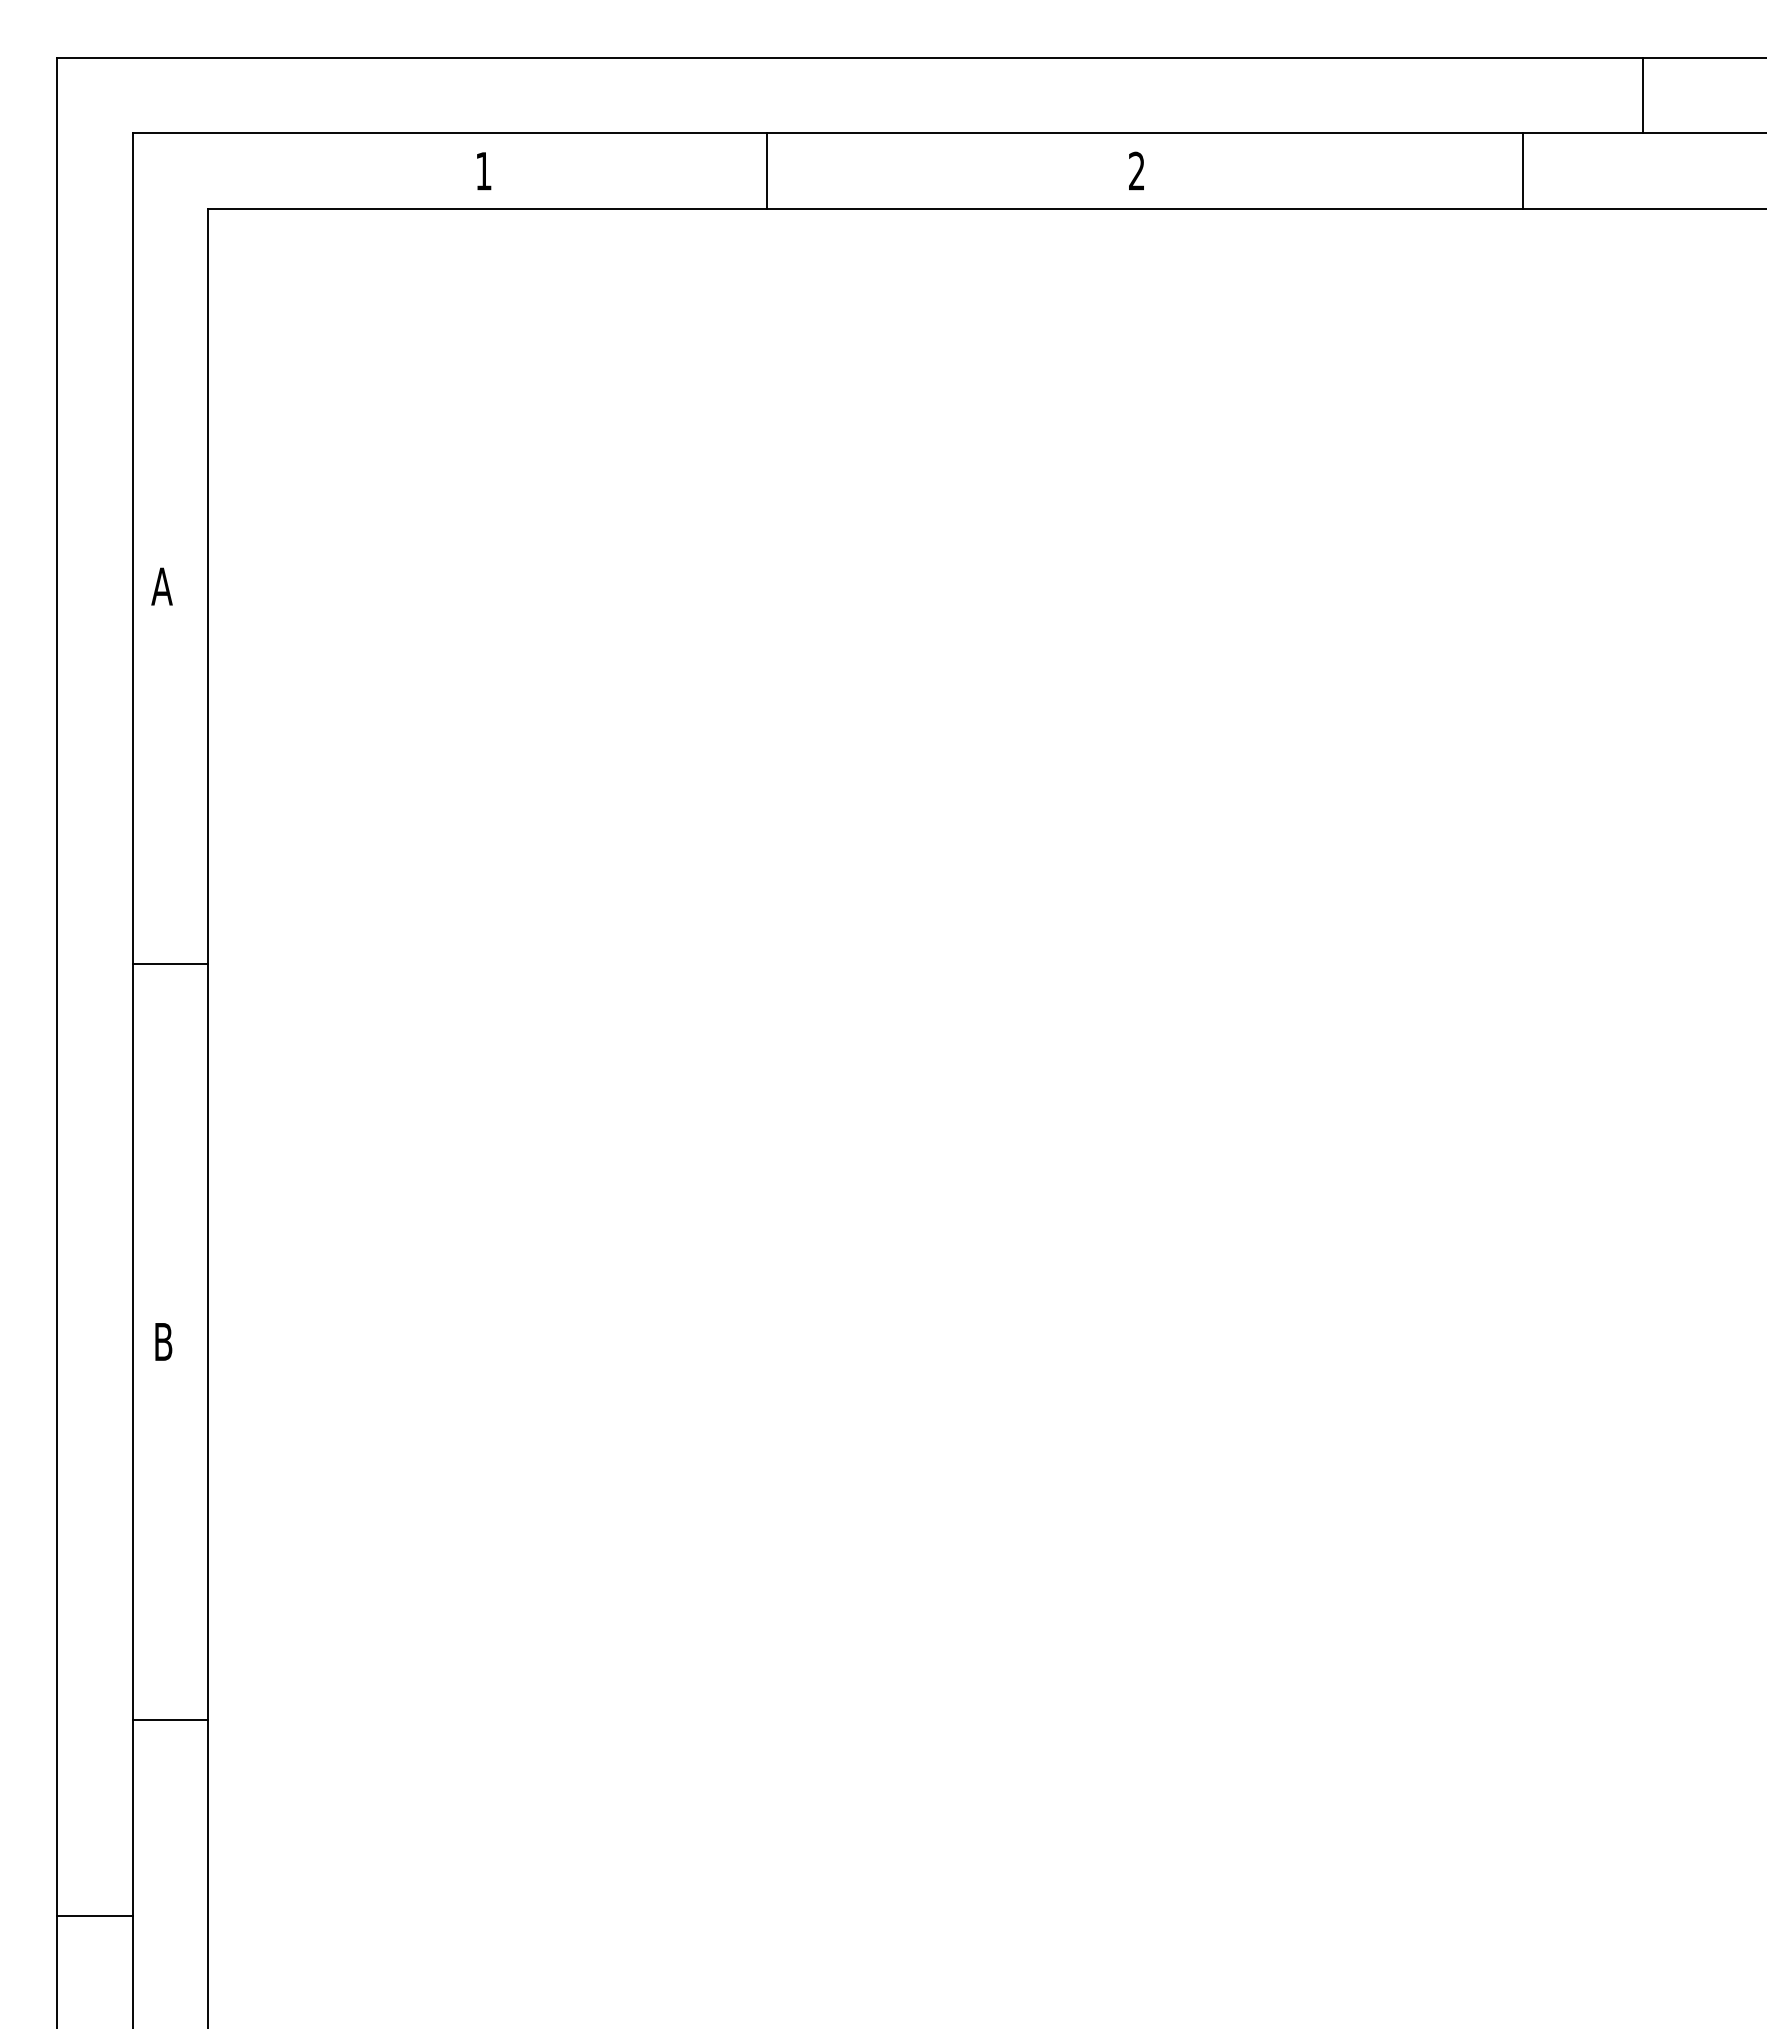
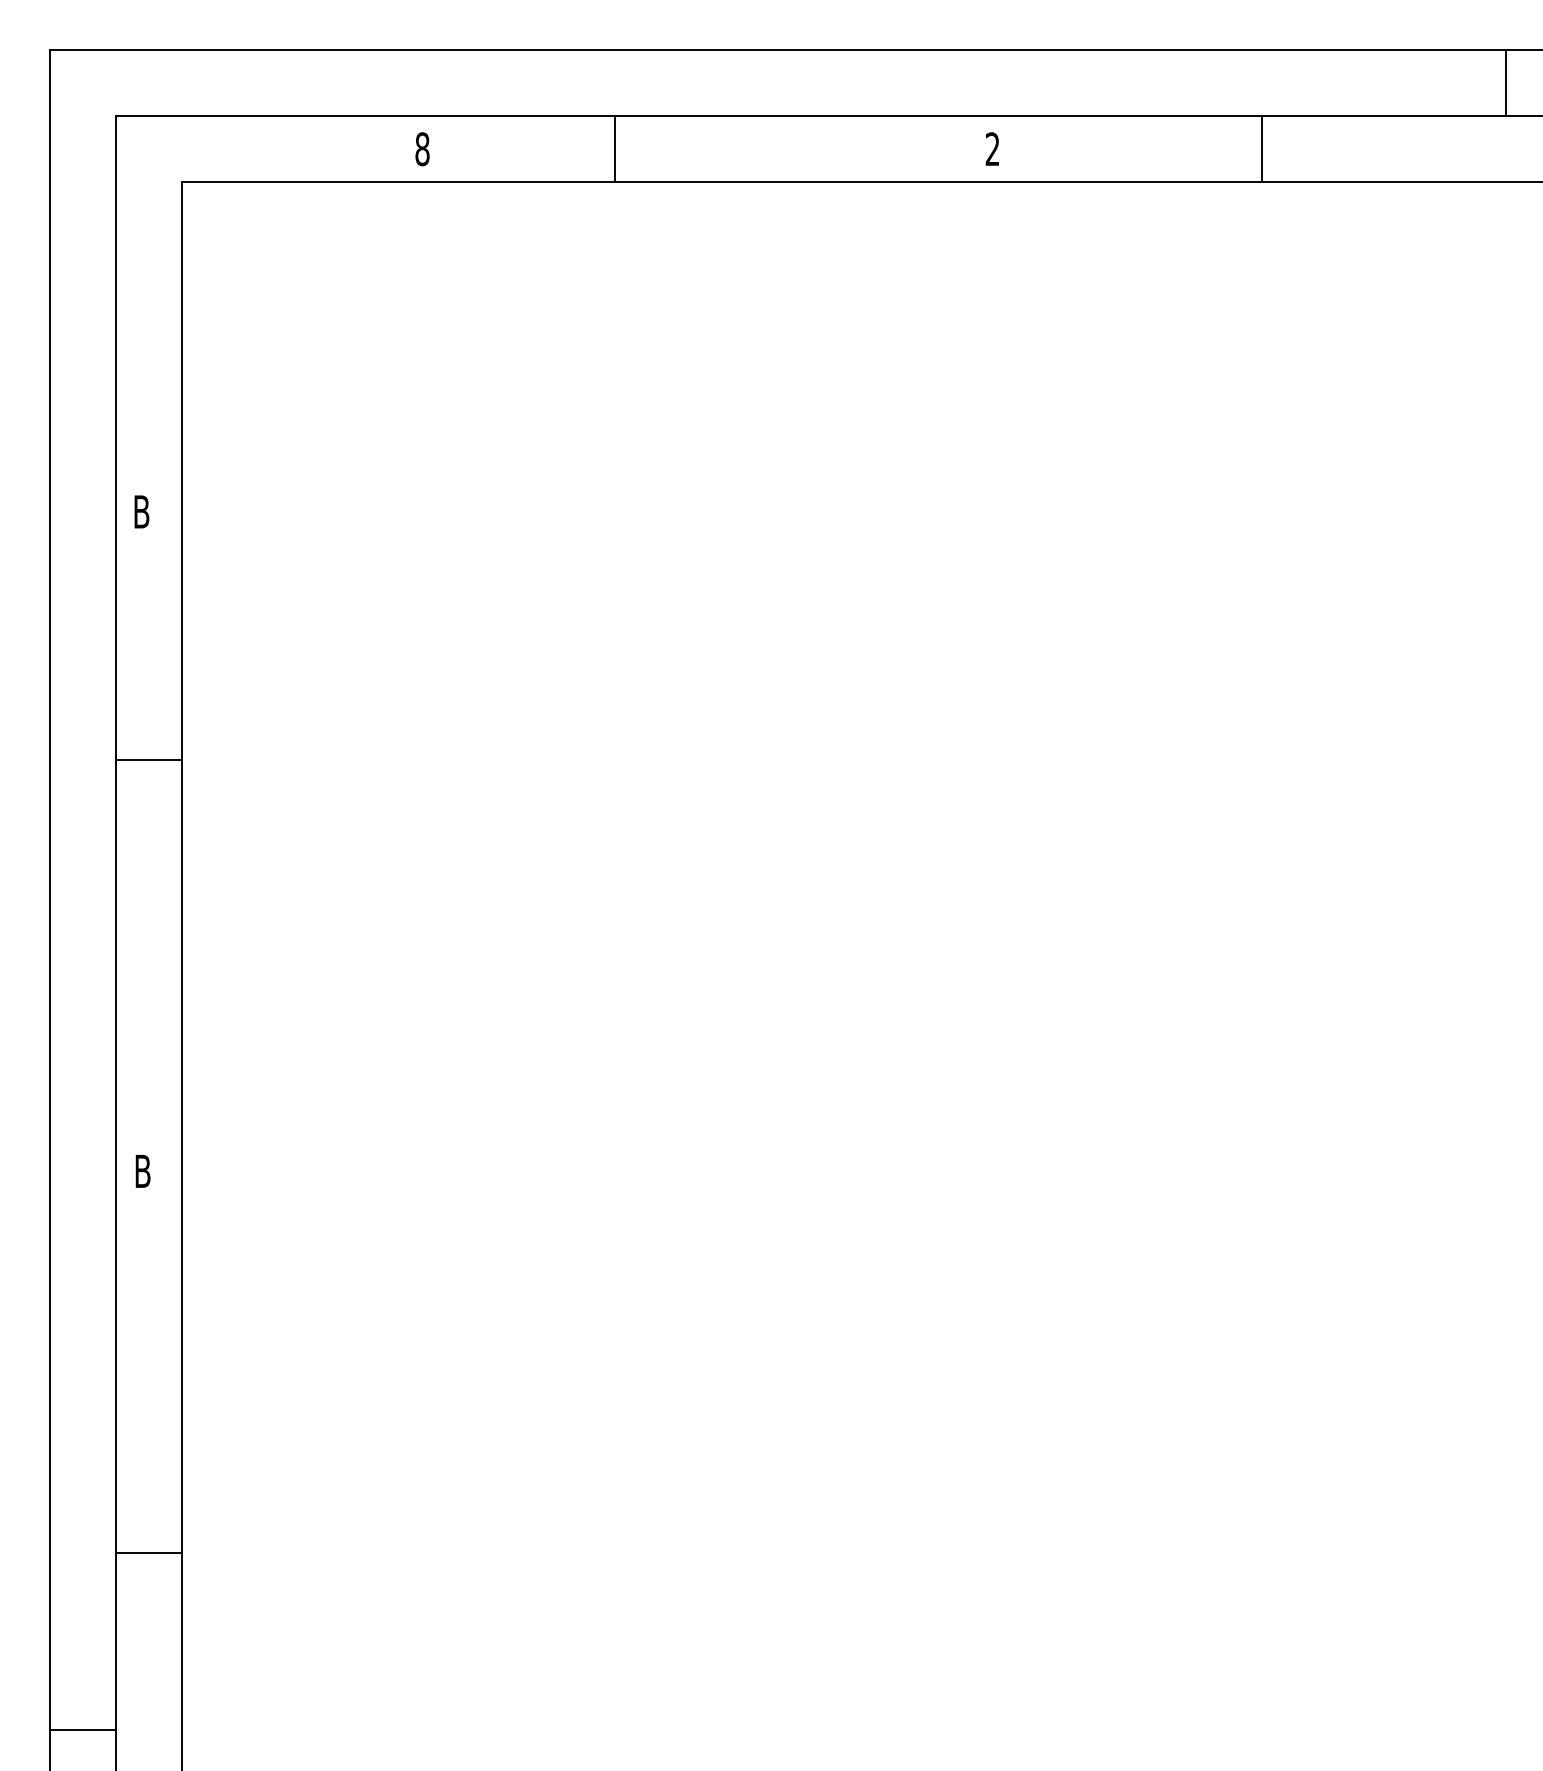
line: (1643, 95) -> (1505, 83), moved
text: (483, 170) -> (422, 148), 1 -> 8
line: (767, 171) -> (615, 149), moved
line: (1522, 171) -> (1262, 149), moved
text: (161, 586) -> (141, 511), A -> B
line: (170, 964) -> (148, 759), moved
line: (170, 1719) -> (148, 1552), moved
line: (94, 1915) -> (82, 1729), moved

